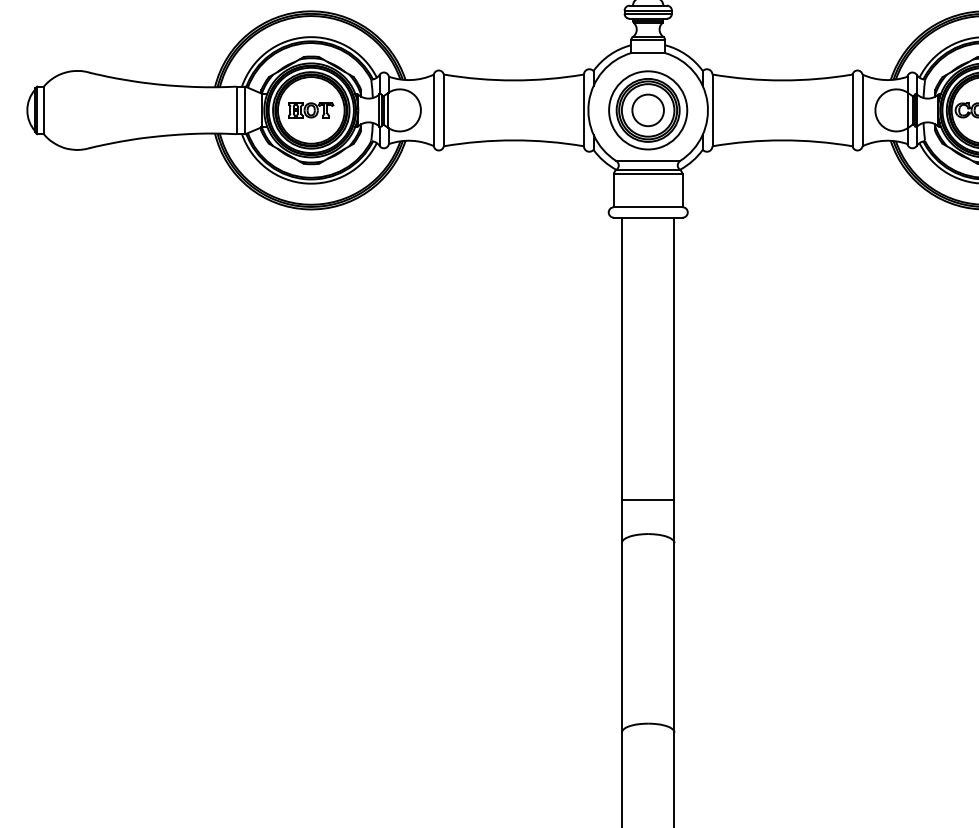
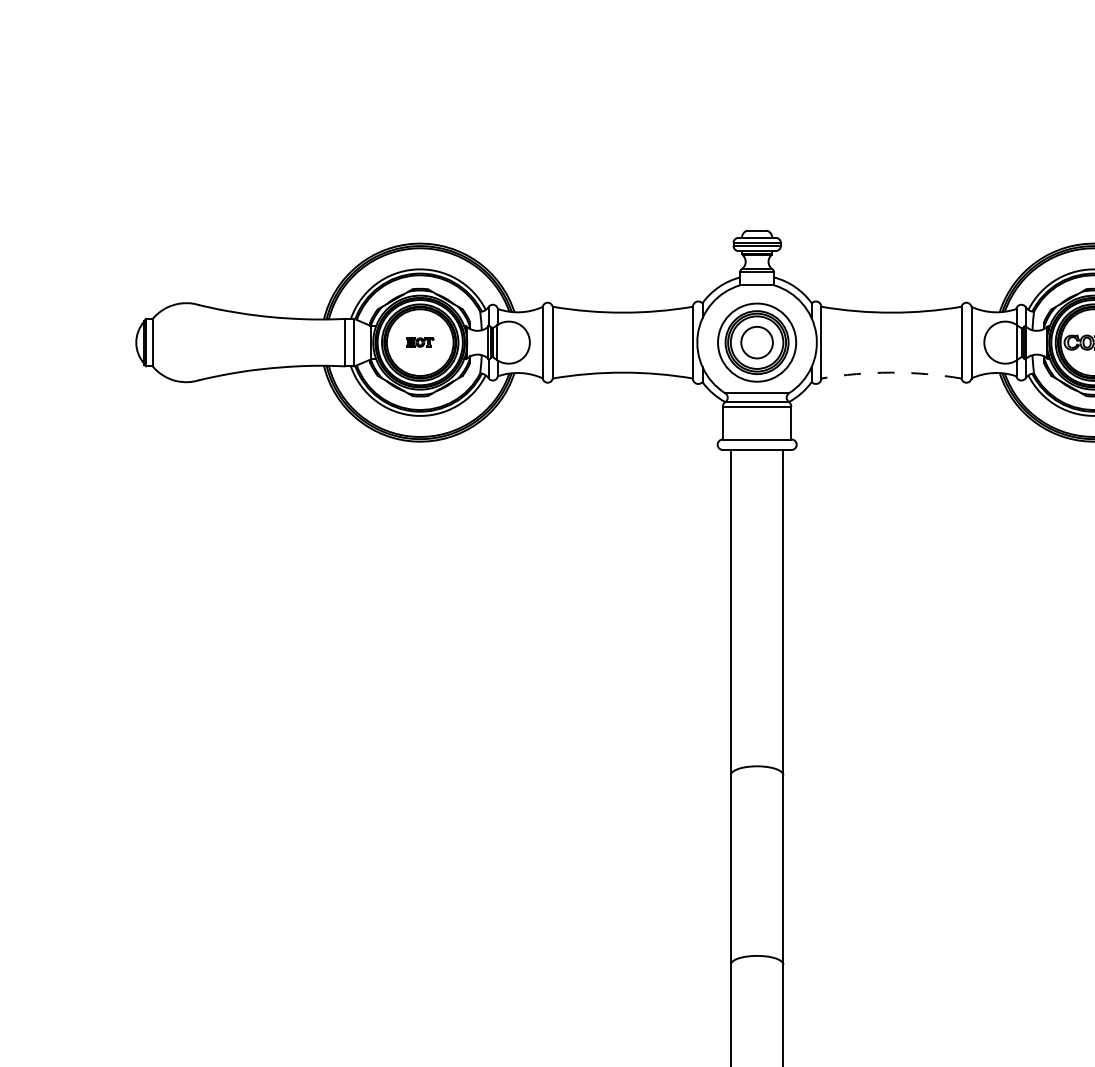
part: (311, 110) -> (420, 342), size x0.6
arc: (782, 140) -> (891, 372), solid -> dashed
line: (647, 500) -> (756, 732), removed

